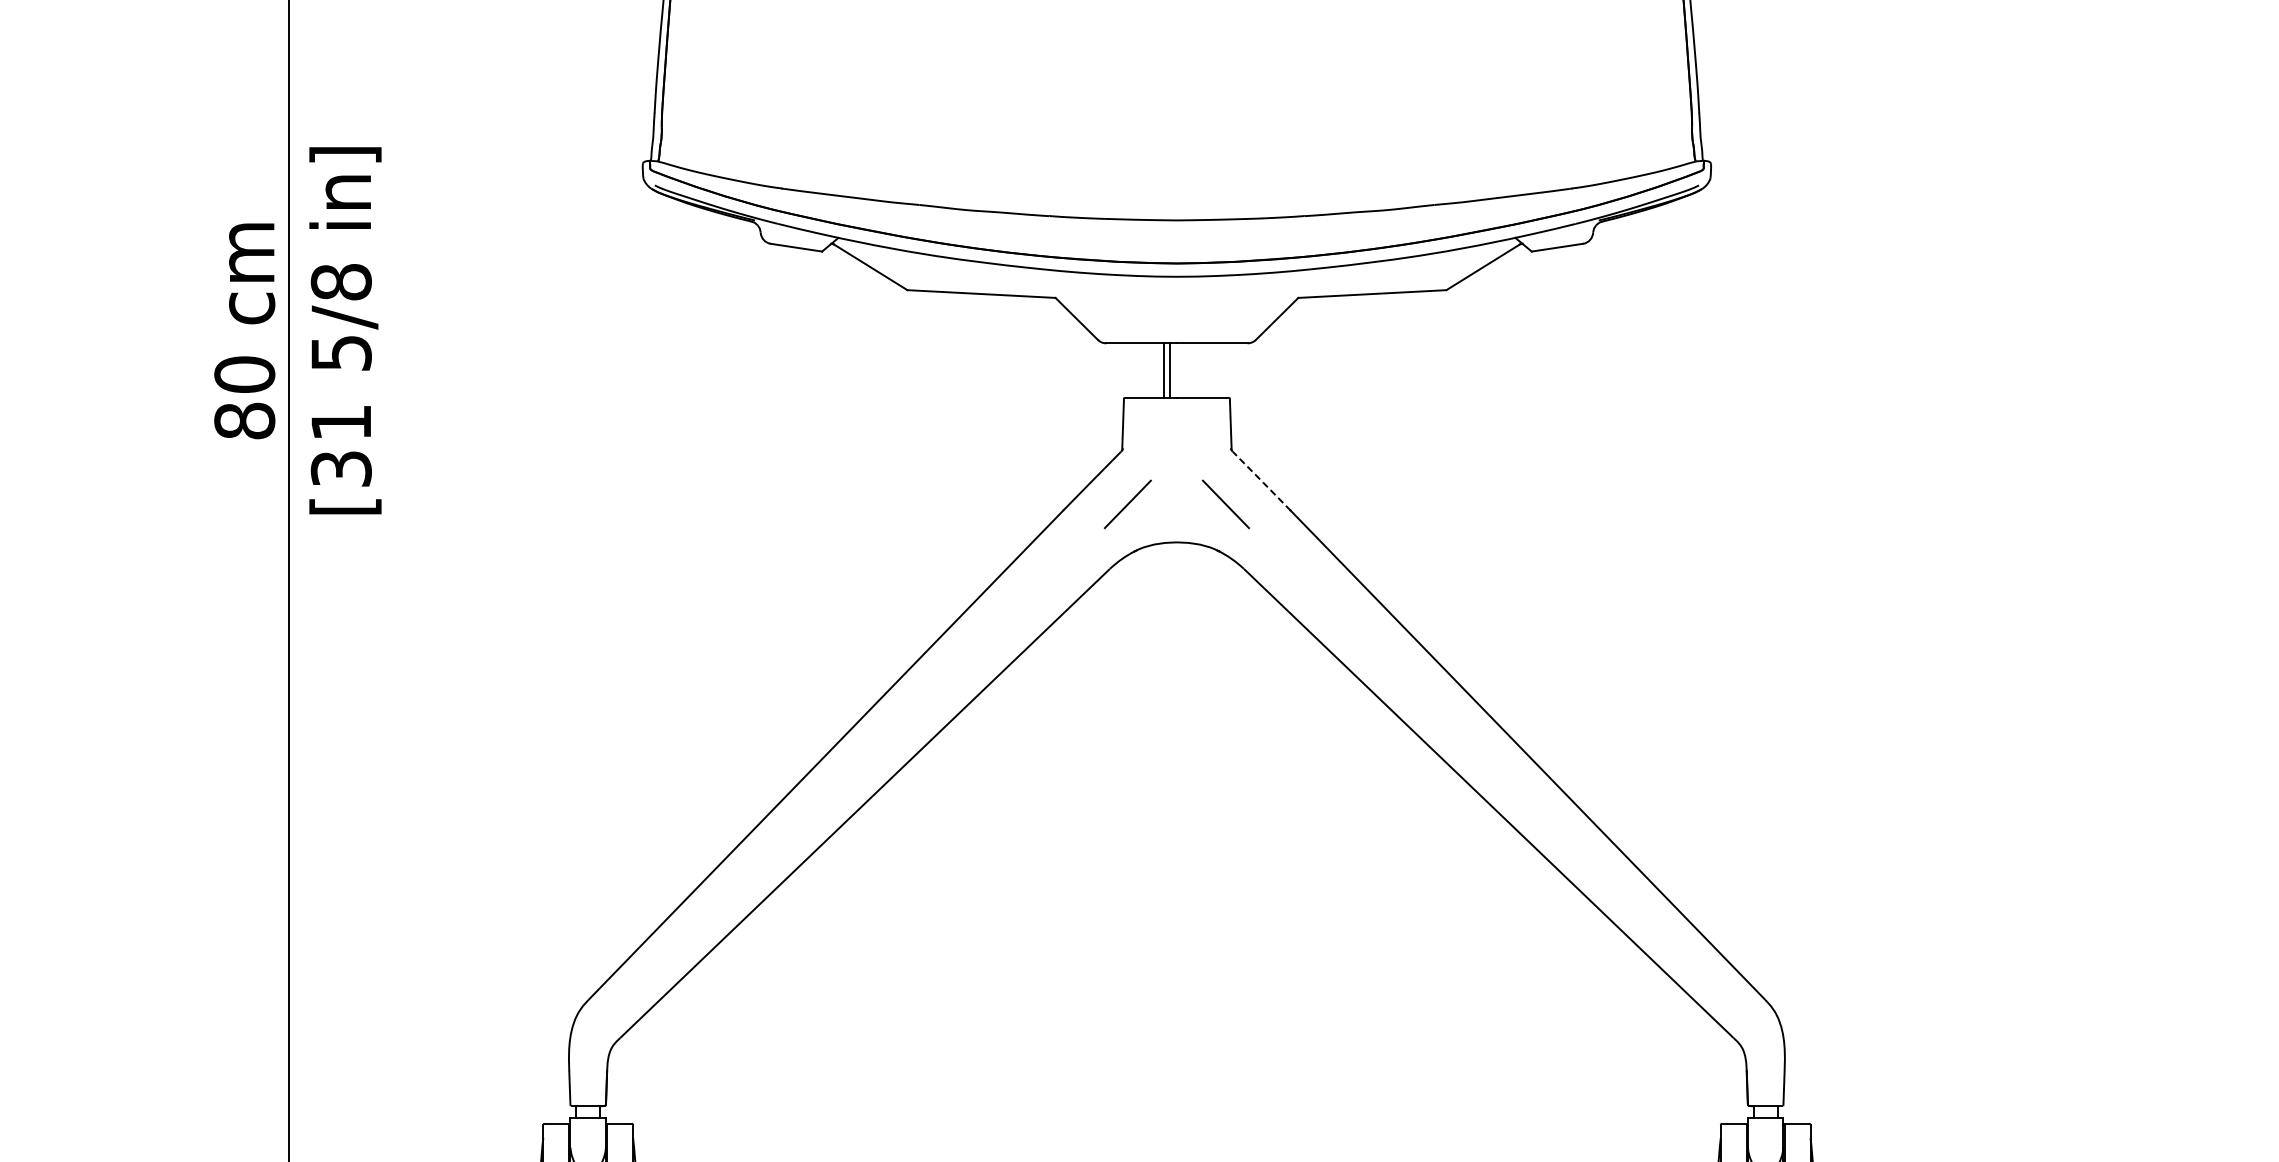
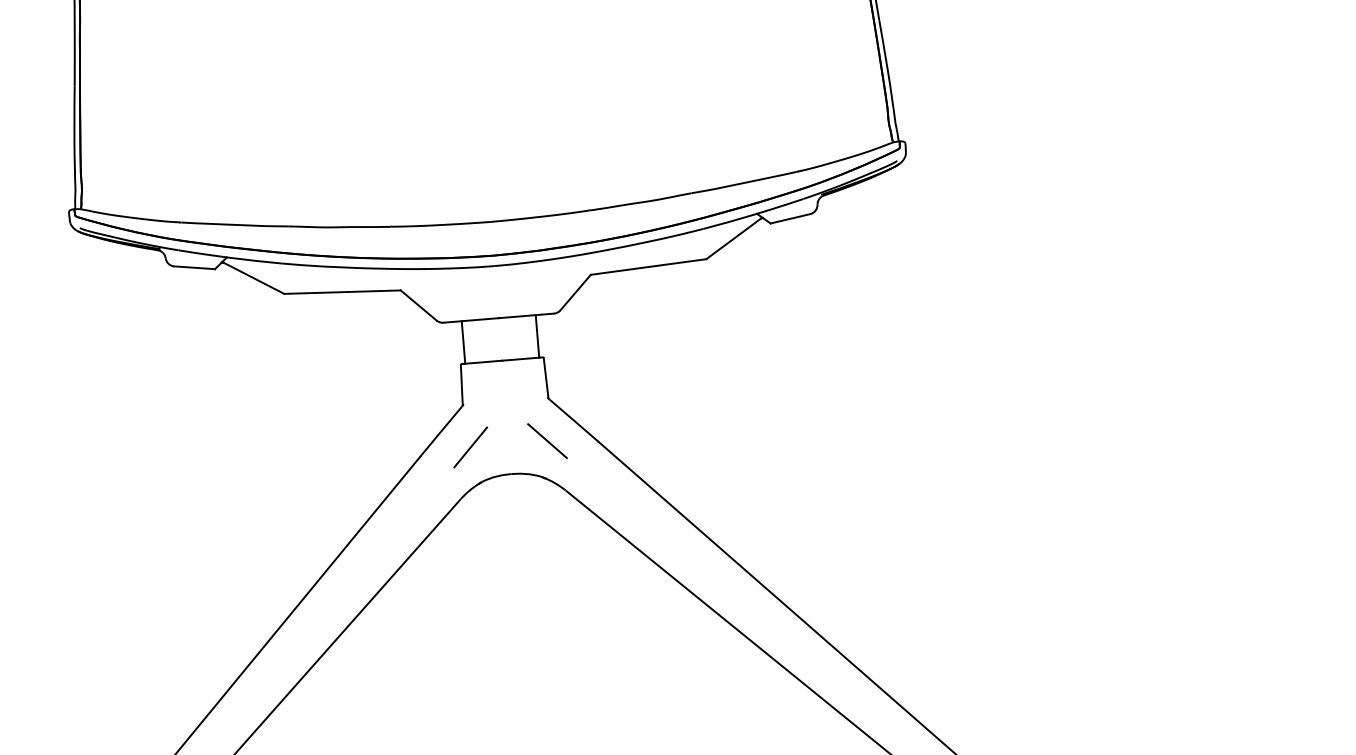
line: (1164, 370) -> (537, 336), moved
line: (1169, 370) -> (463, 342), moved
line: (1262, 481) -> (574, 420), dashed -> solid

